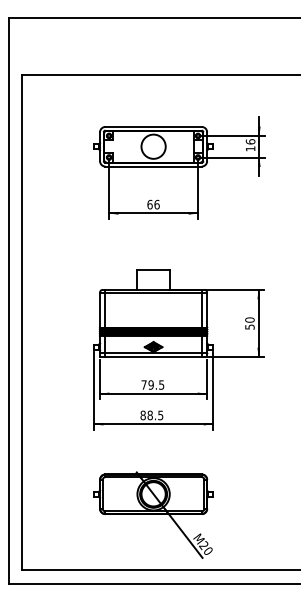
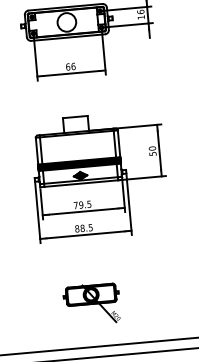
part: (153, 514) -> (91, 304), size x0.6

